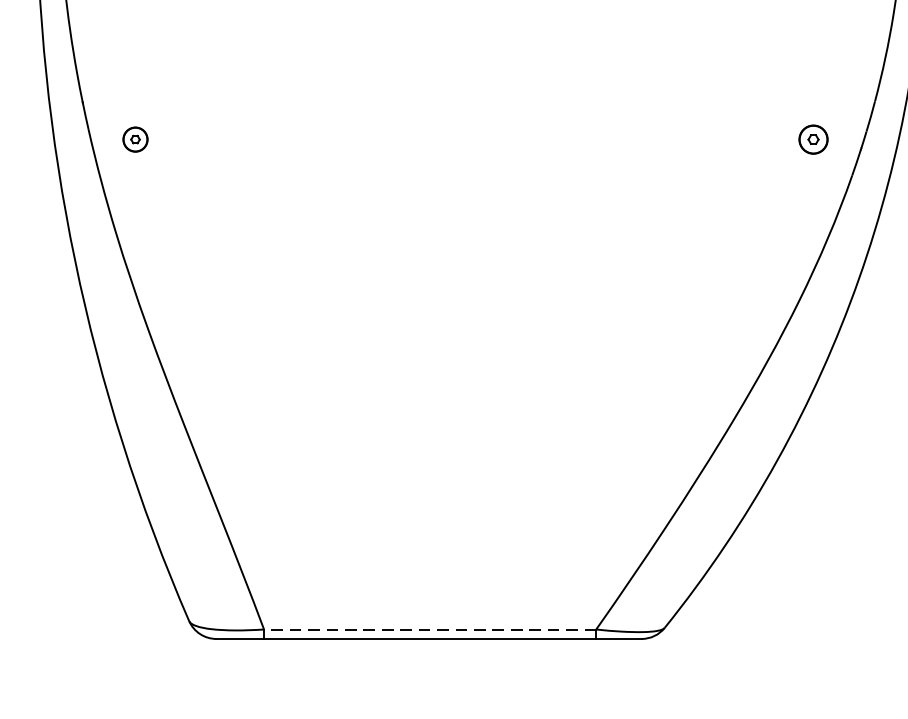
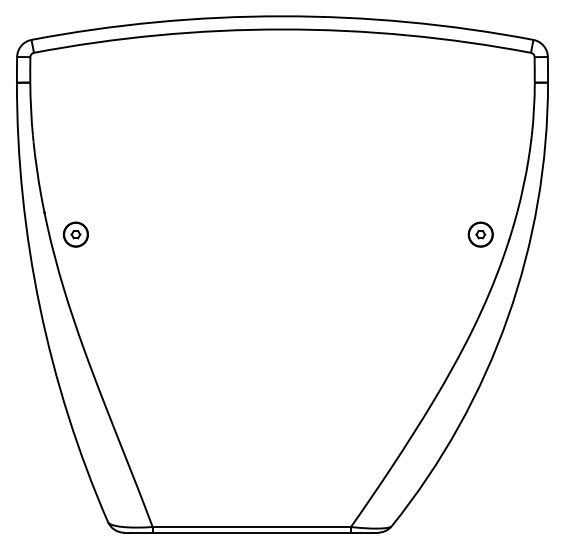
part: (134, 139) -> (75, 234), size x1.67
part: (813, 139) -> (480, 234), size x1.43
line: (429, 630) -> (251, 527), dashed -> solid

